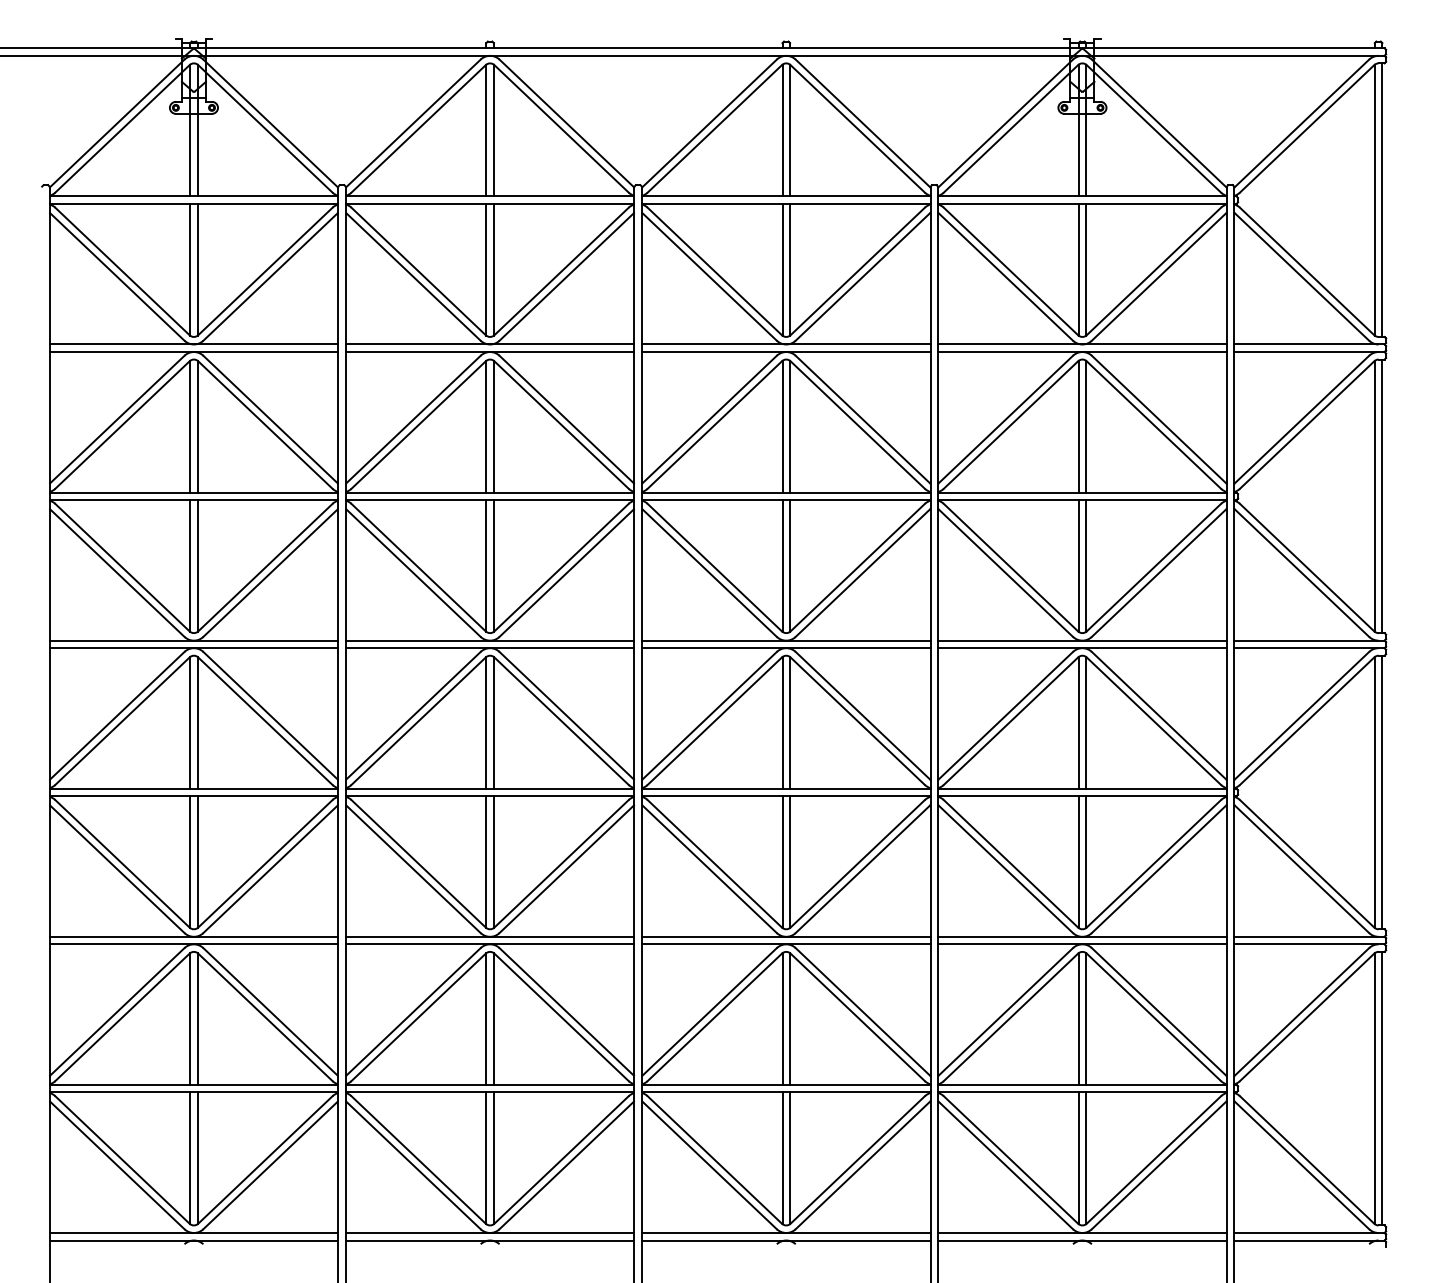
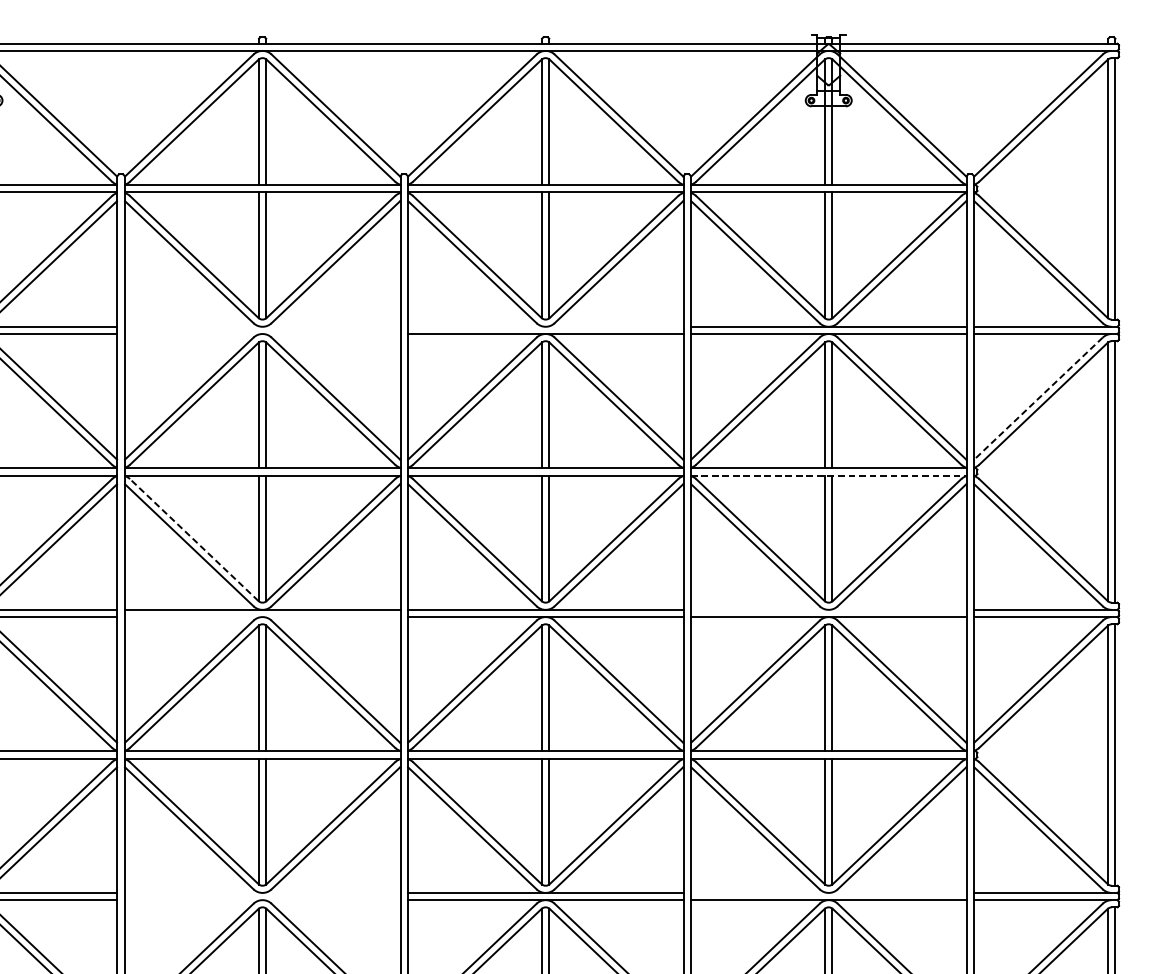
line: (489, 344) -> (262, 326), removed
line: (785, 344) -> (544, 326), removed
line: (489, 352) -> (262, 334), removed
line: (1301, 419) -> (1038, 398), solid -> dashed
line: (1082, 500) -> (828, 475), solid -> dashed
line: (418, 567) -> (194, 539), solid -> dashed
line: (1082, 640) -> (828, 609), removed
line: (489, 648) -> (262, 617), removed
line: (489, 936) -> (262, 892), removed
line: (1082, 936) -> (828, 892), removed
line: (489, 944) -> (262, 900), removed

